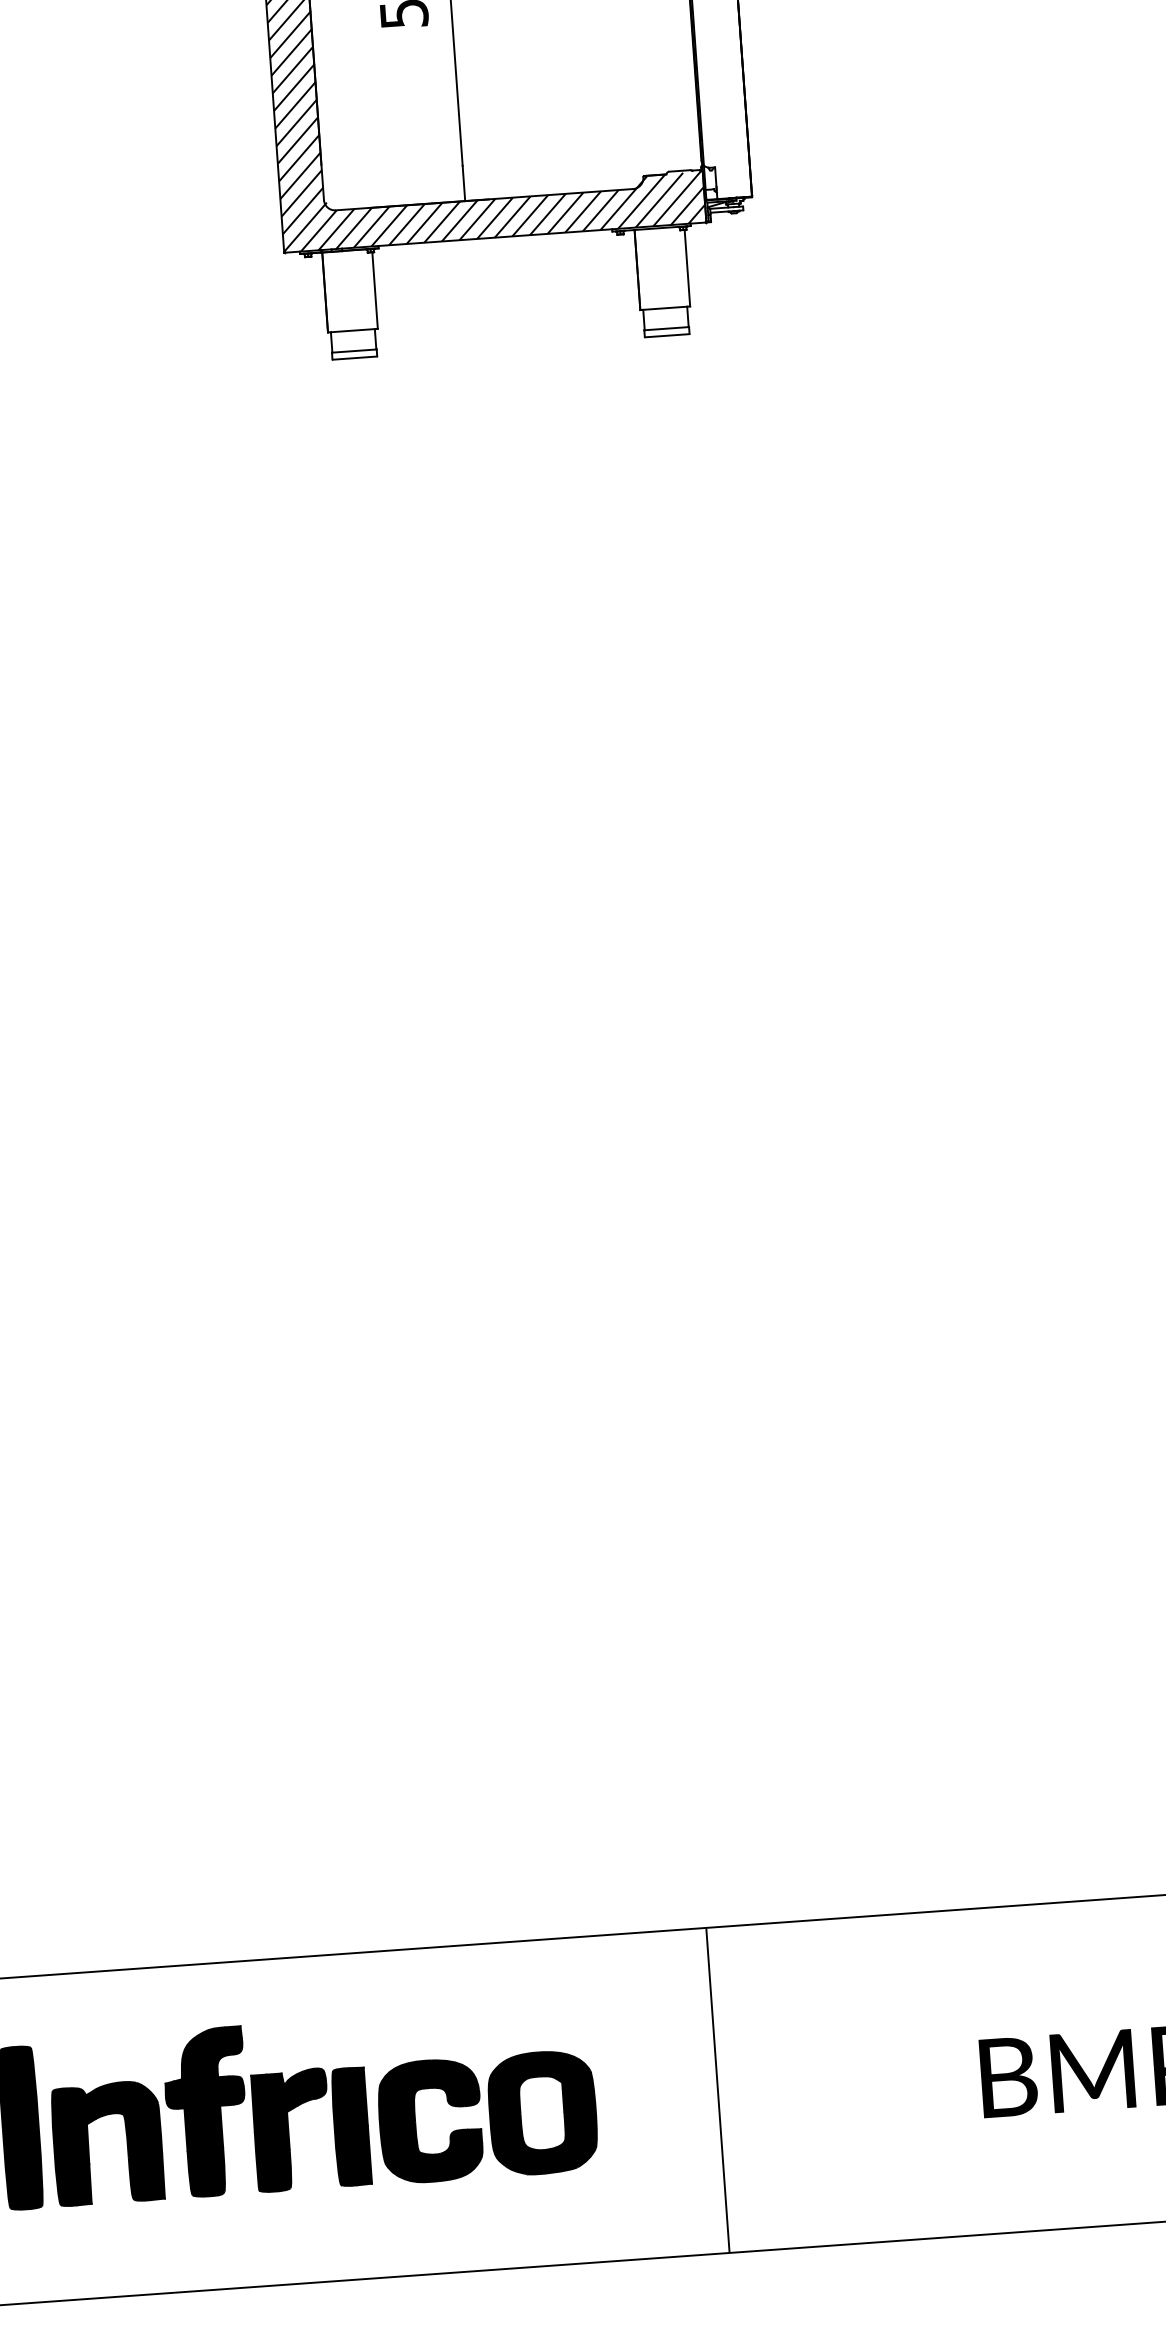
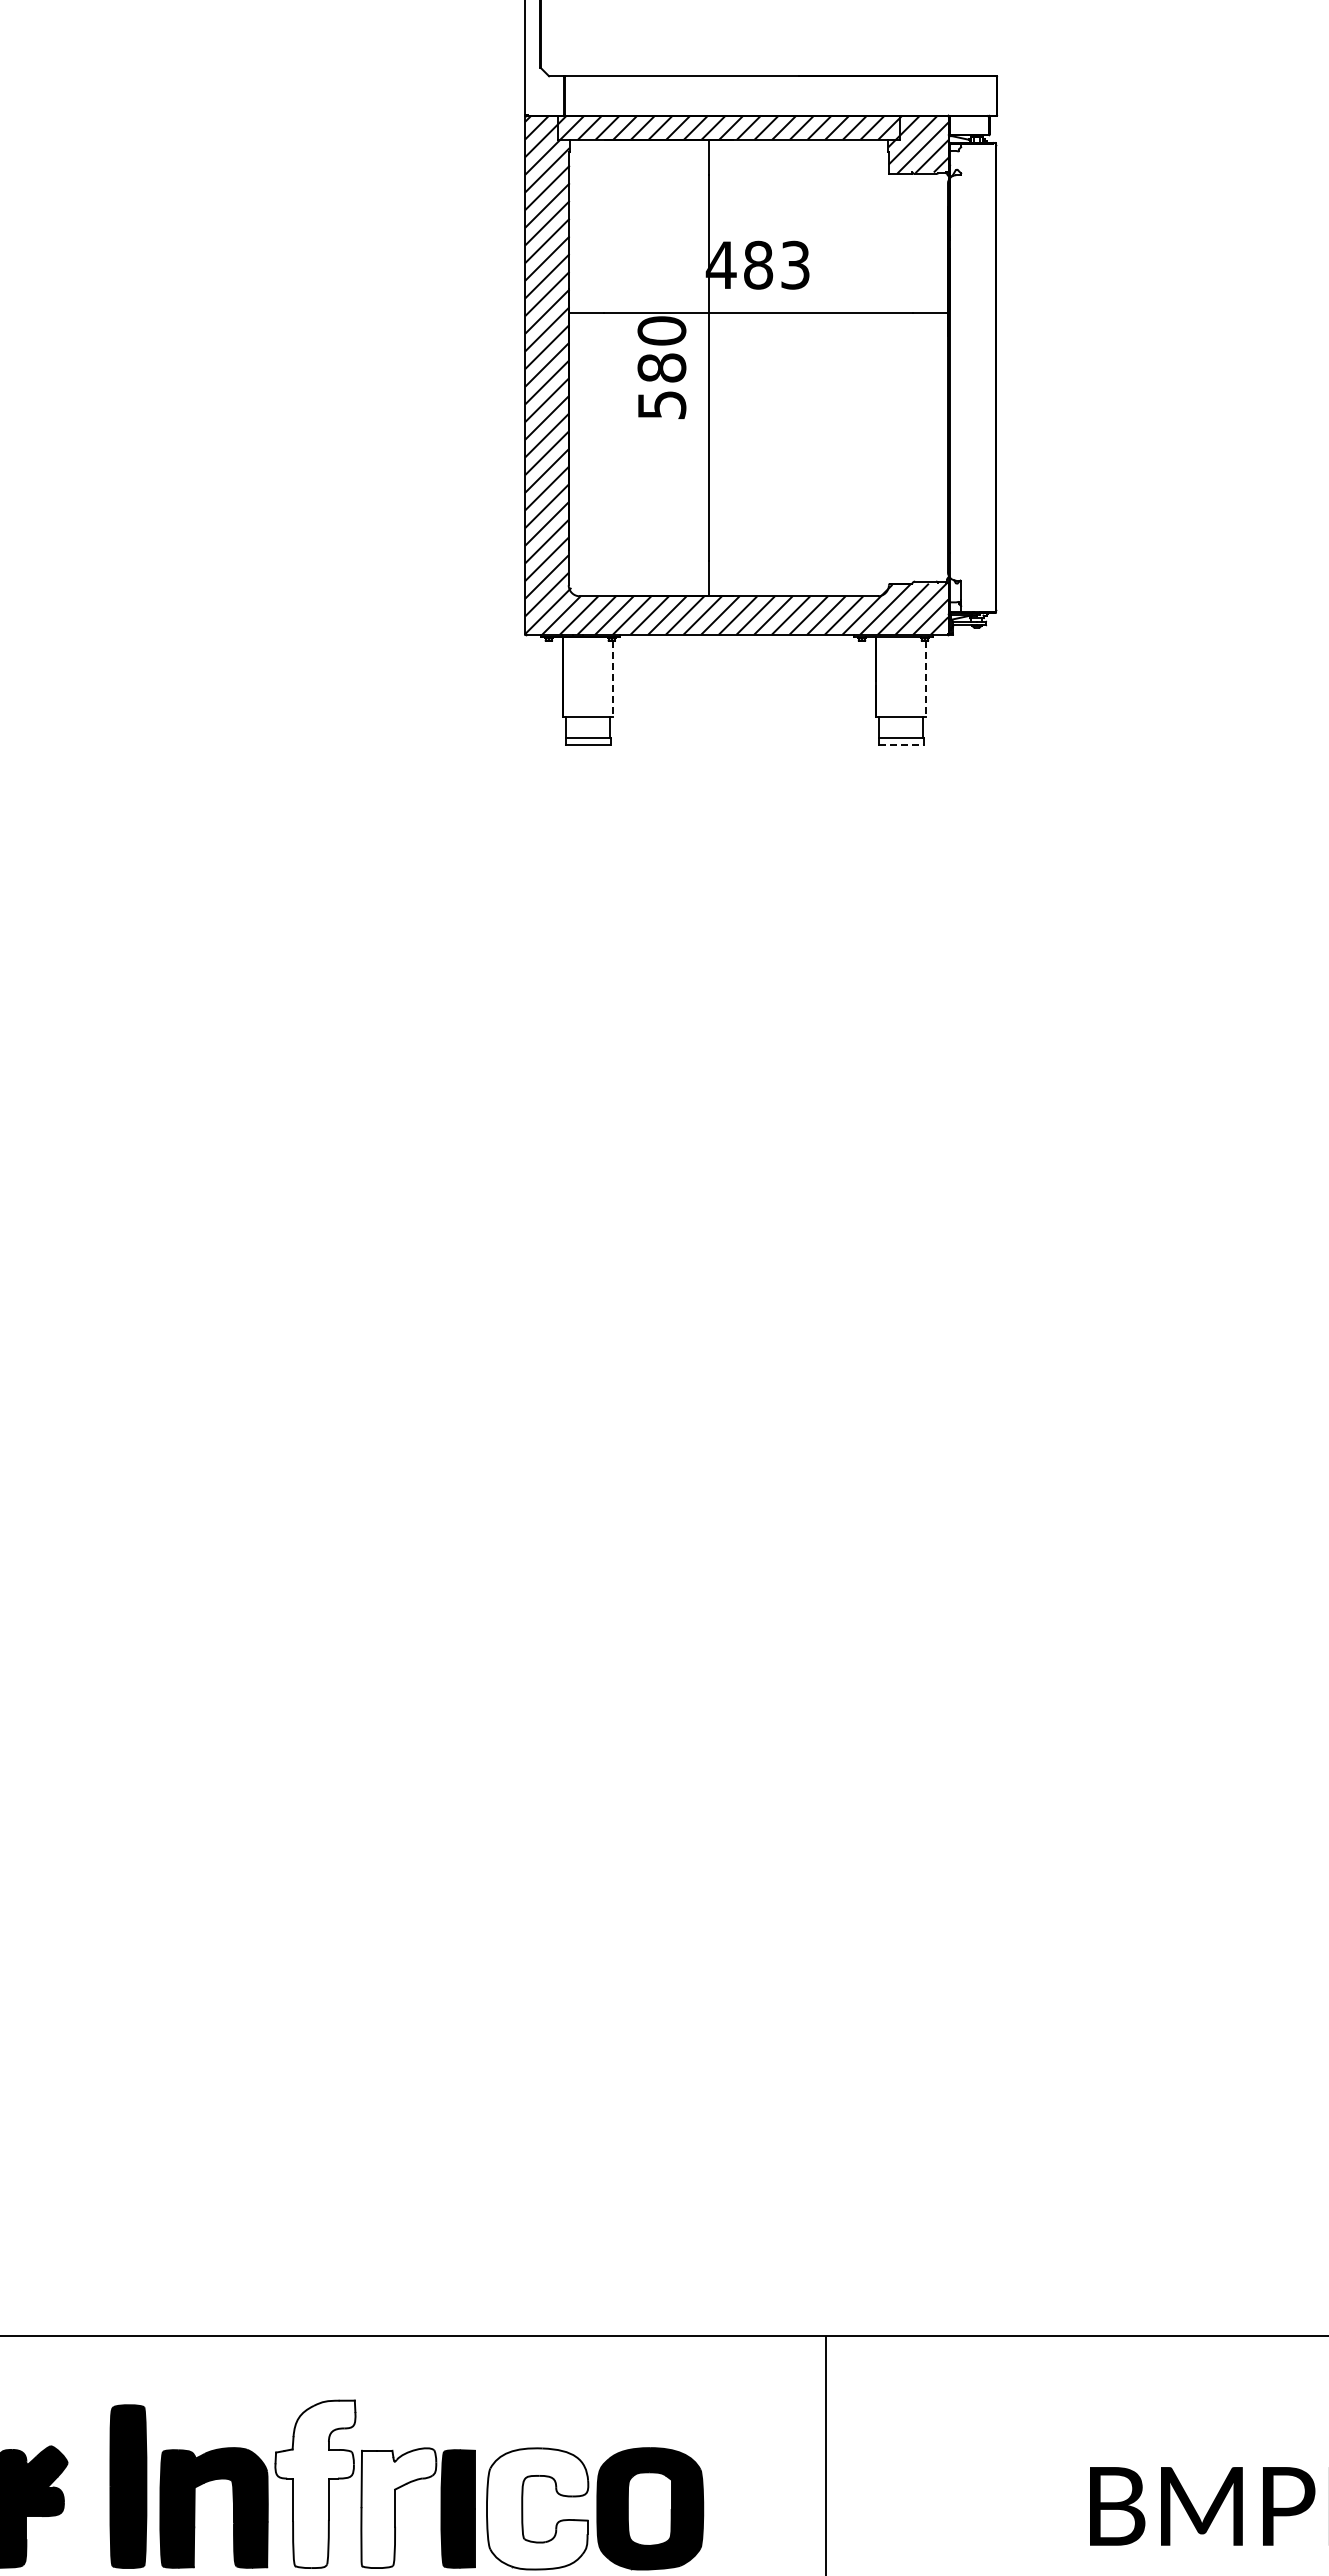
line: (687, 268) -> (926, 679), solid -> dashed
line: (375, 290) -> (613, 679), solid -> dashed
line: (667, 336) -> (901, 745), solid -> dashed
fill: (207, 2112) -> (315, 2484), removed
fill: (430, 2120) -> (537, 2508), removed
fill: (291, 2130) -> (398, 2508), removed

